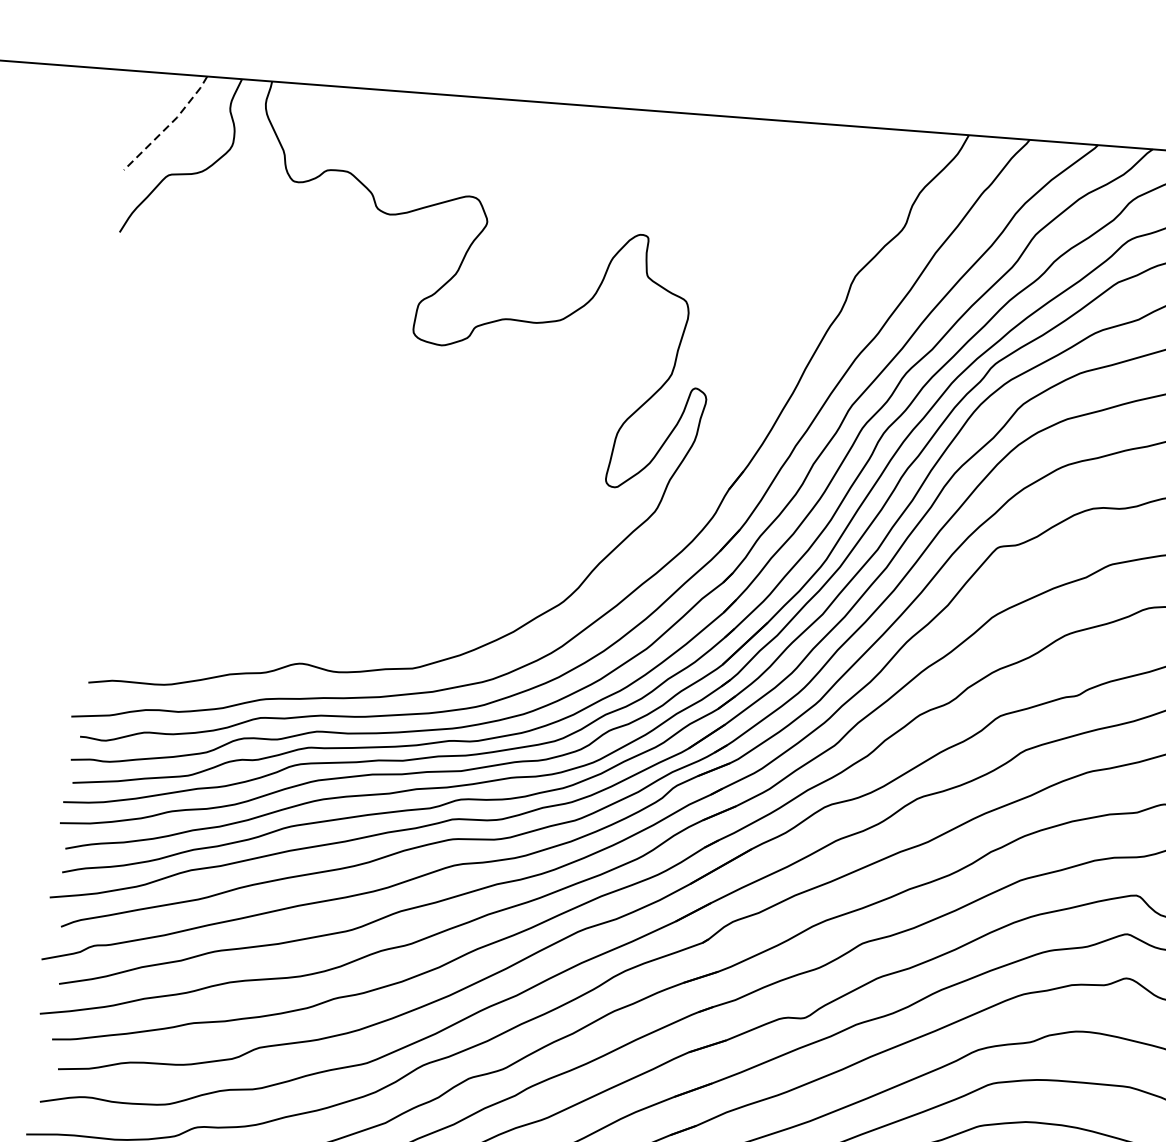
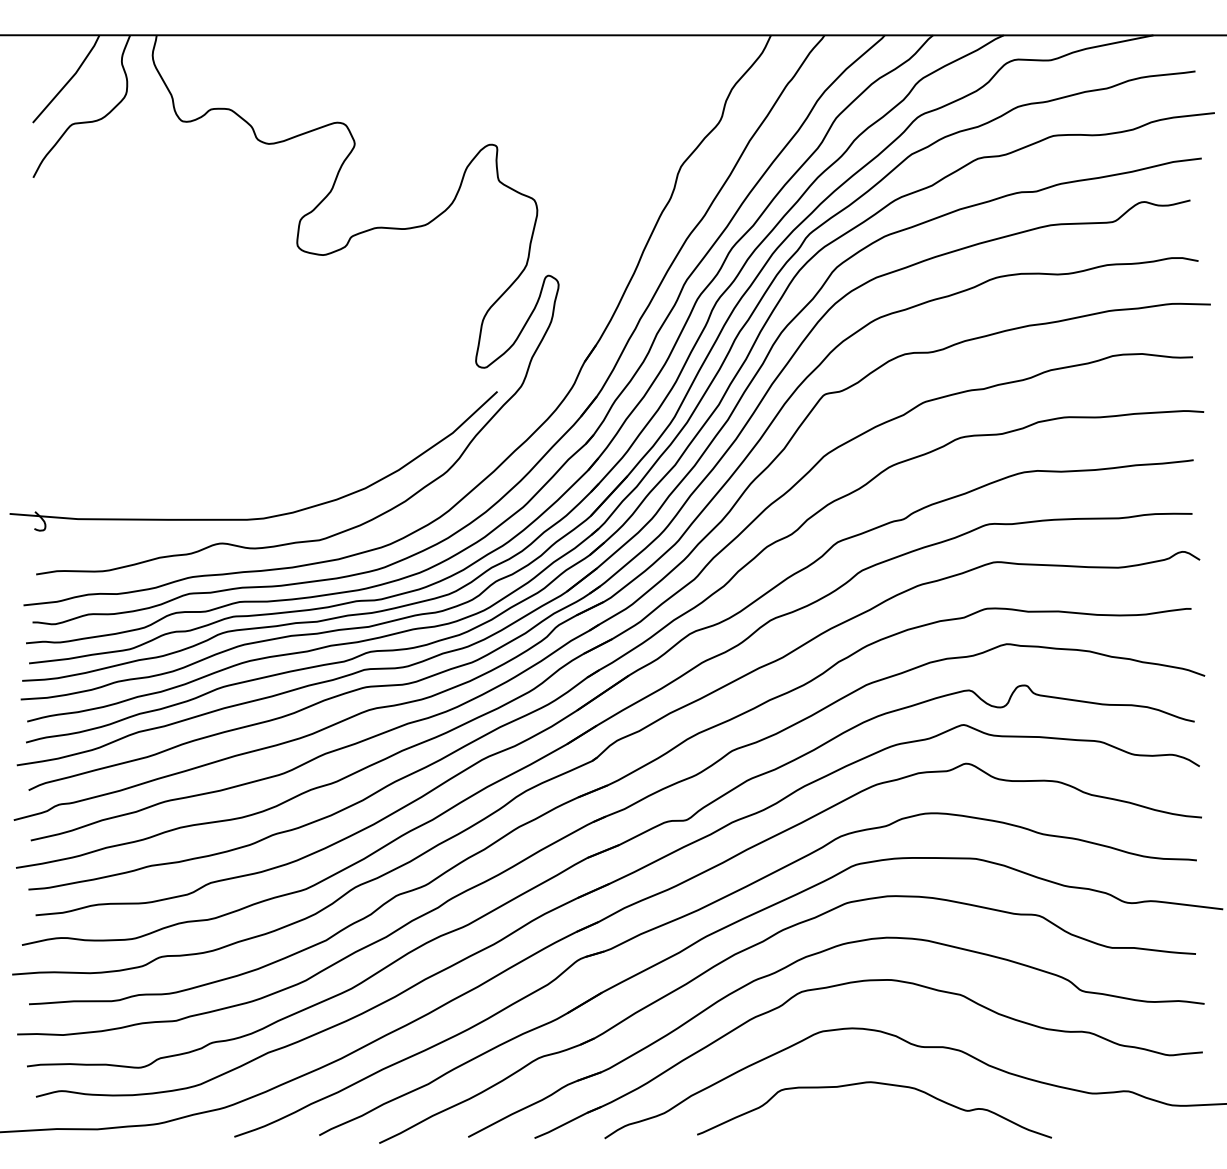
line: (170, 124) -> (70, 79), dashed -> solid
part: (347, 637) -> (260, 517), added

